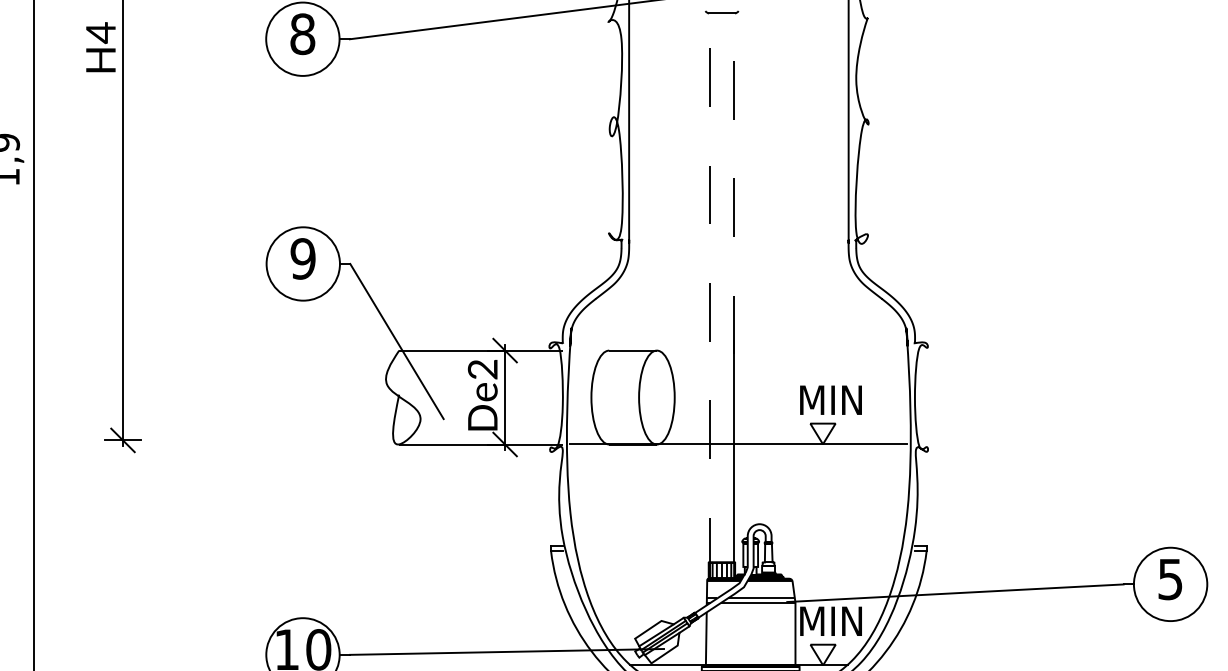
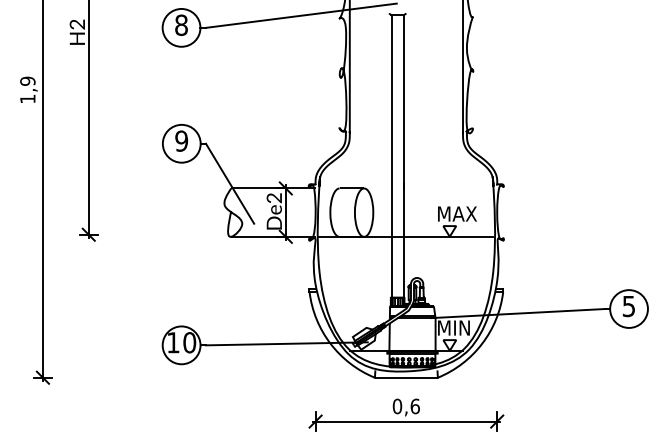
text: (99, 32) -> (76, 24), H4 -> H2
line: (733, 183) -> (403, 102), dashed -> solid
line: (709, 294) -> (391, 159), dashed -> solid
text: (851, 399) -> (464, 213), MIN -> MAX

